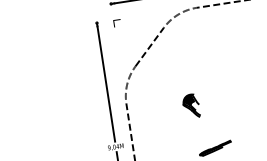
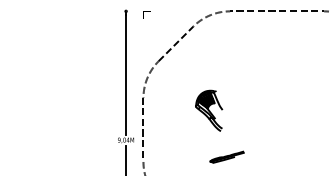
part: (191, 106) -> (209, 110), size x1.67

